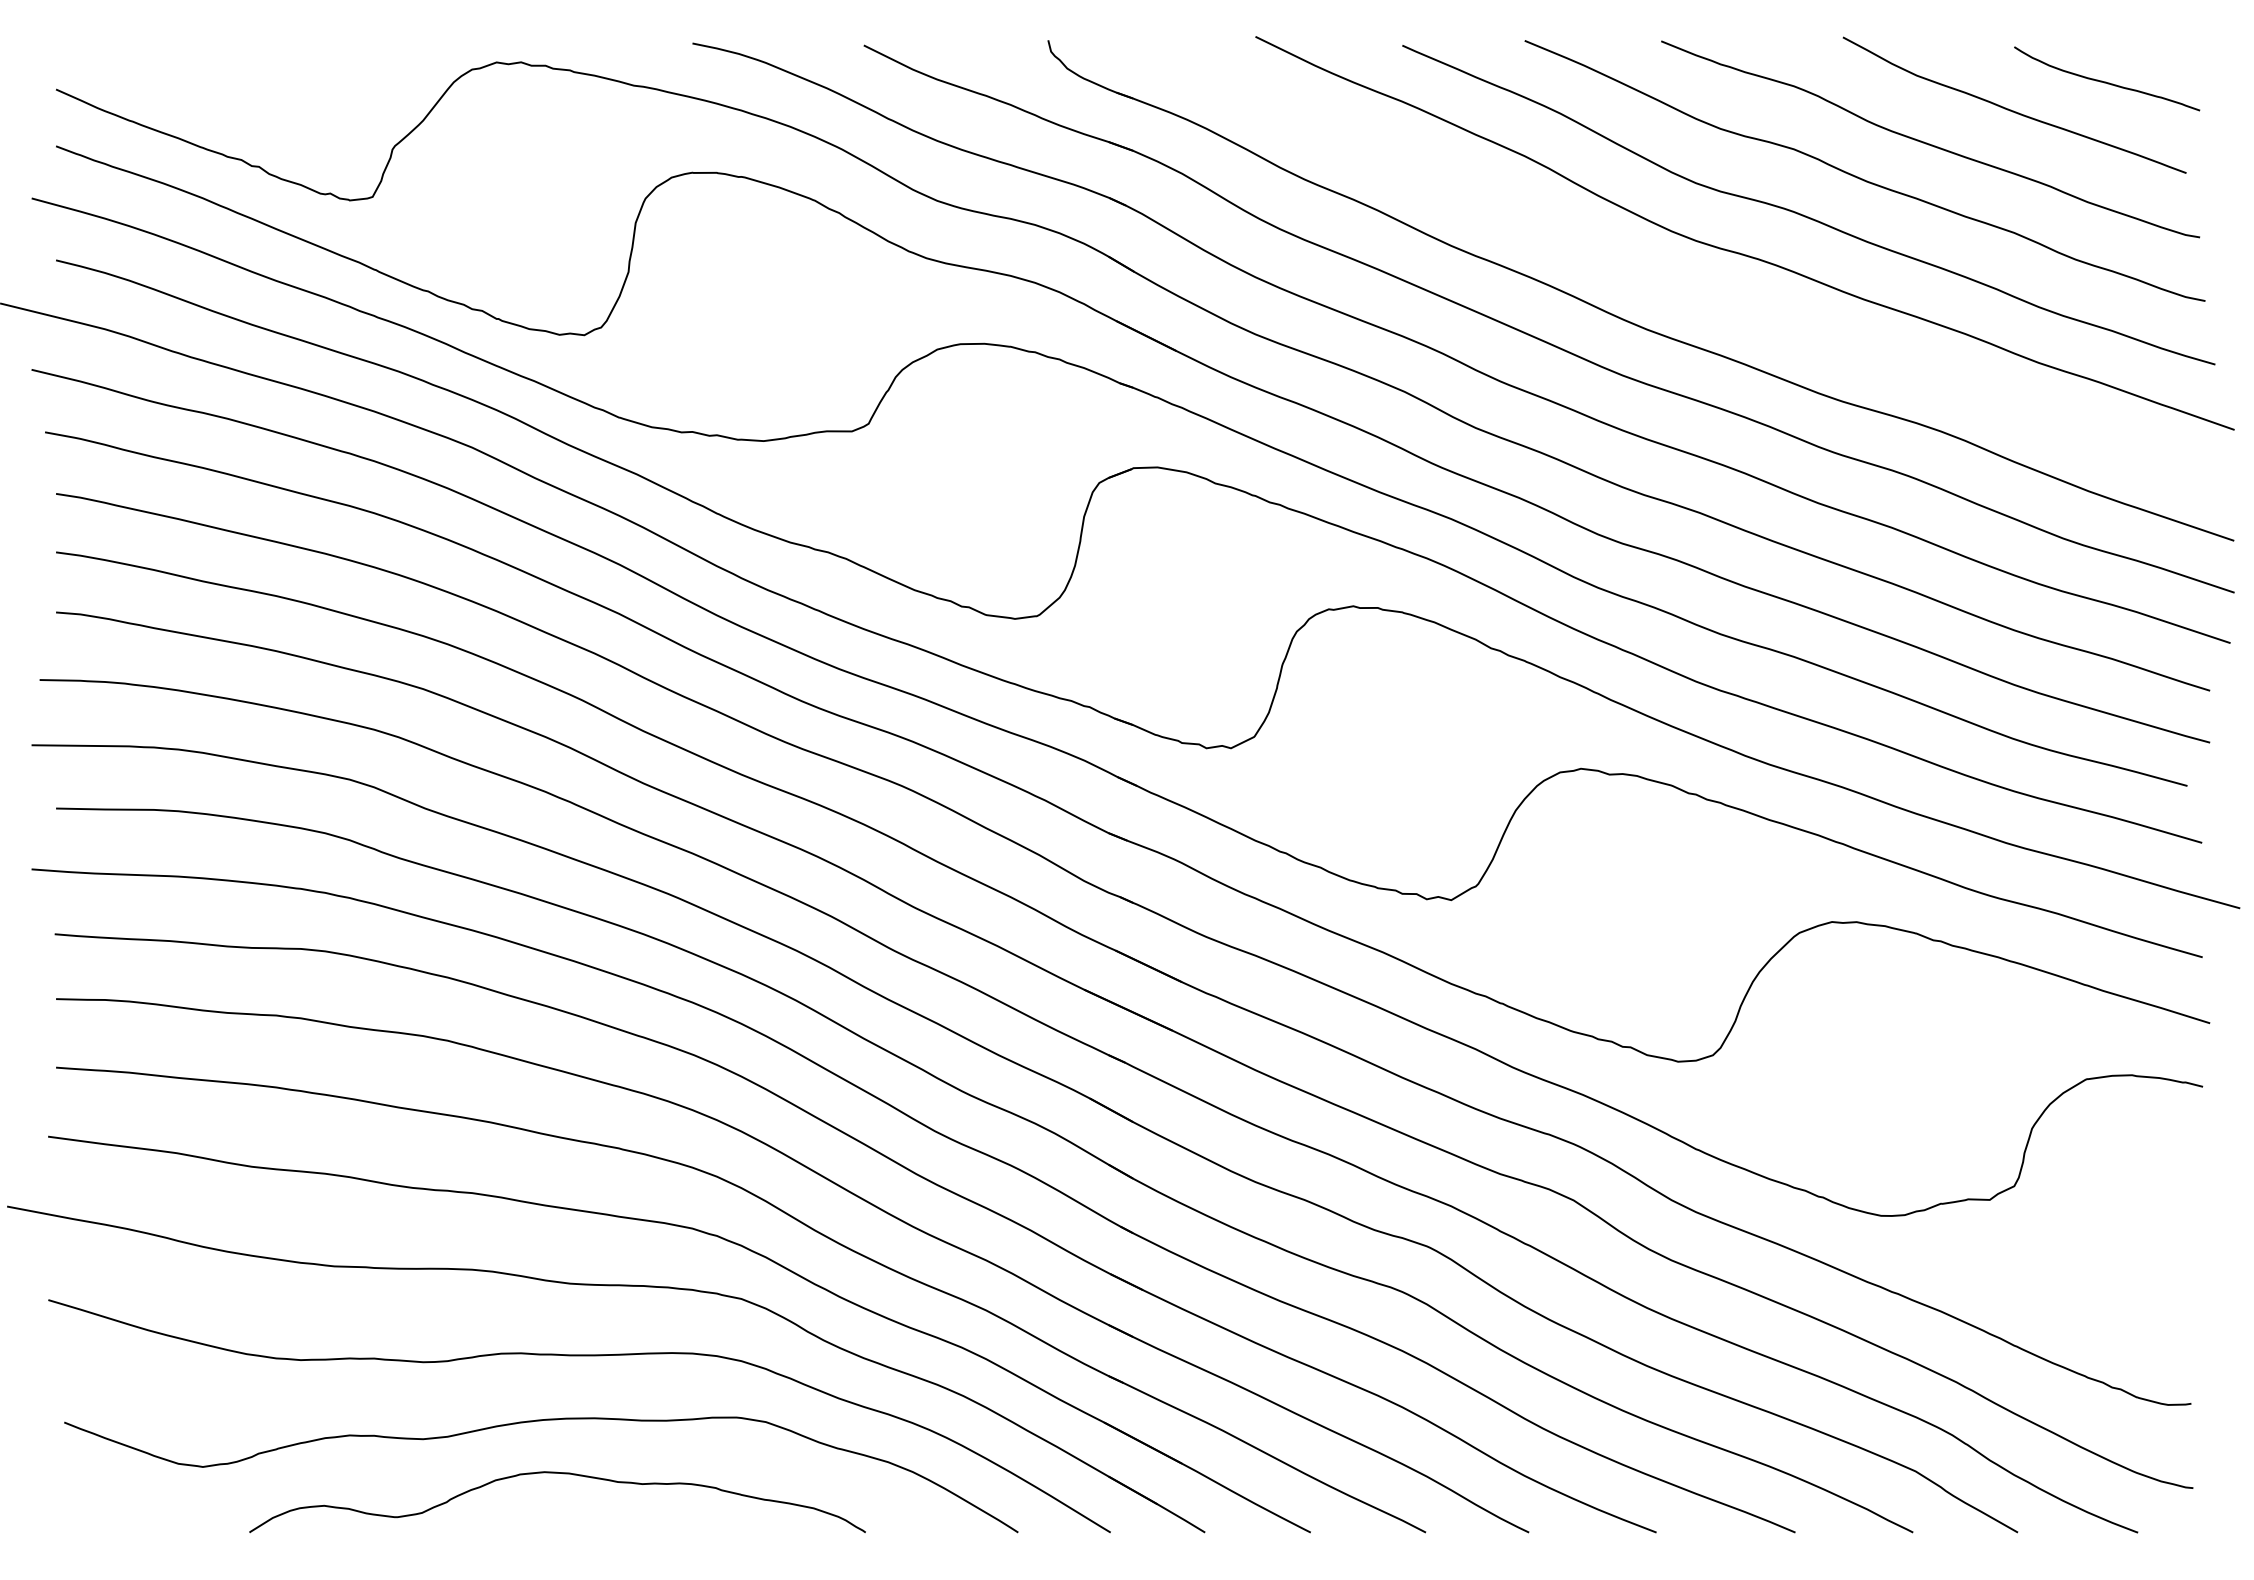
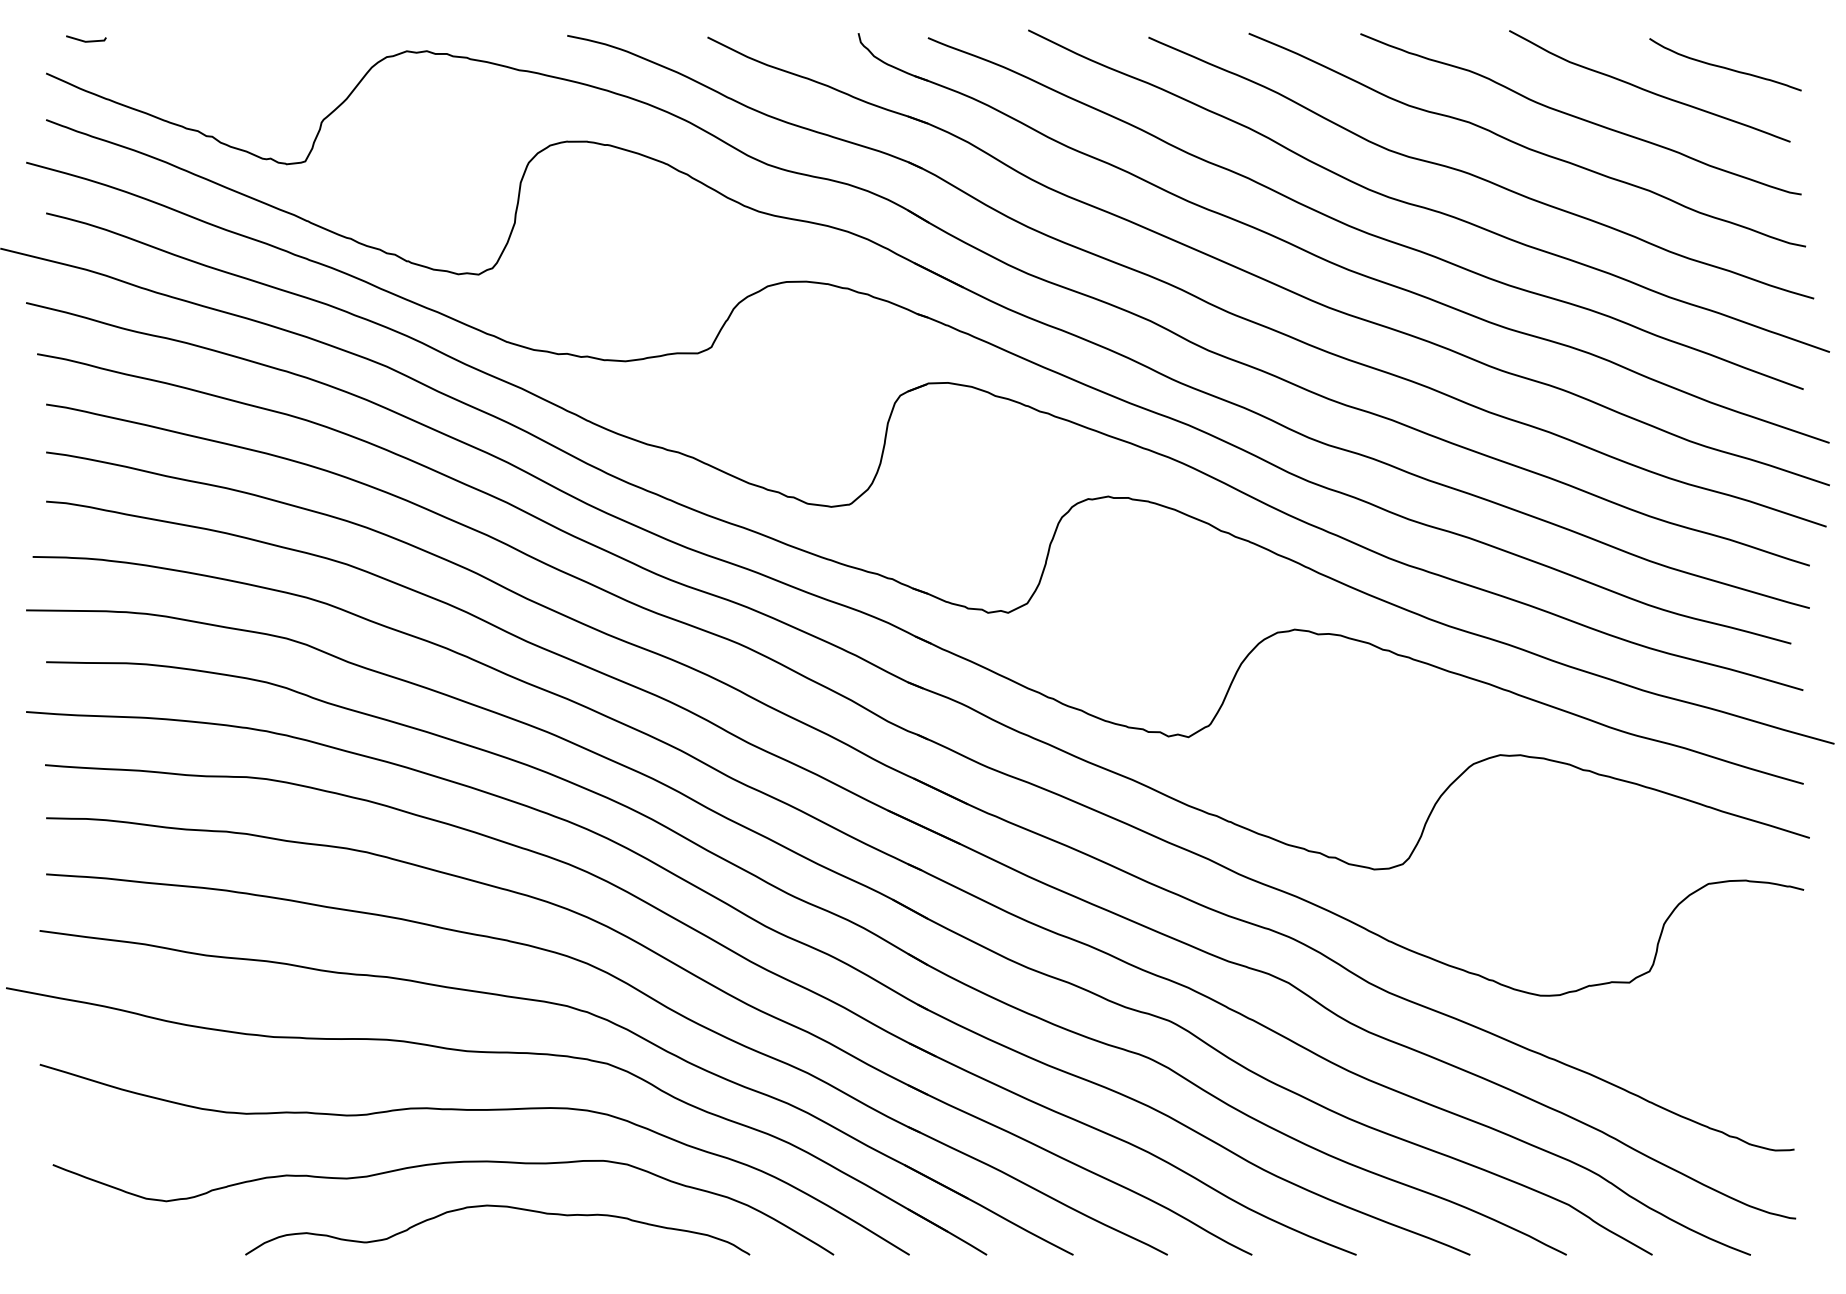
line: (103, 49) -> (84, 40), added
curve: (1657, 278) -> (1357, 228), added
curve: (563, 1474) -> (502, 1207), moved

